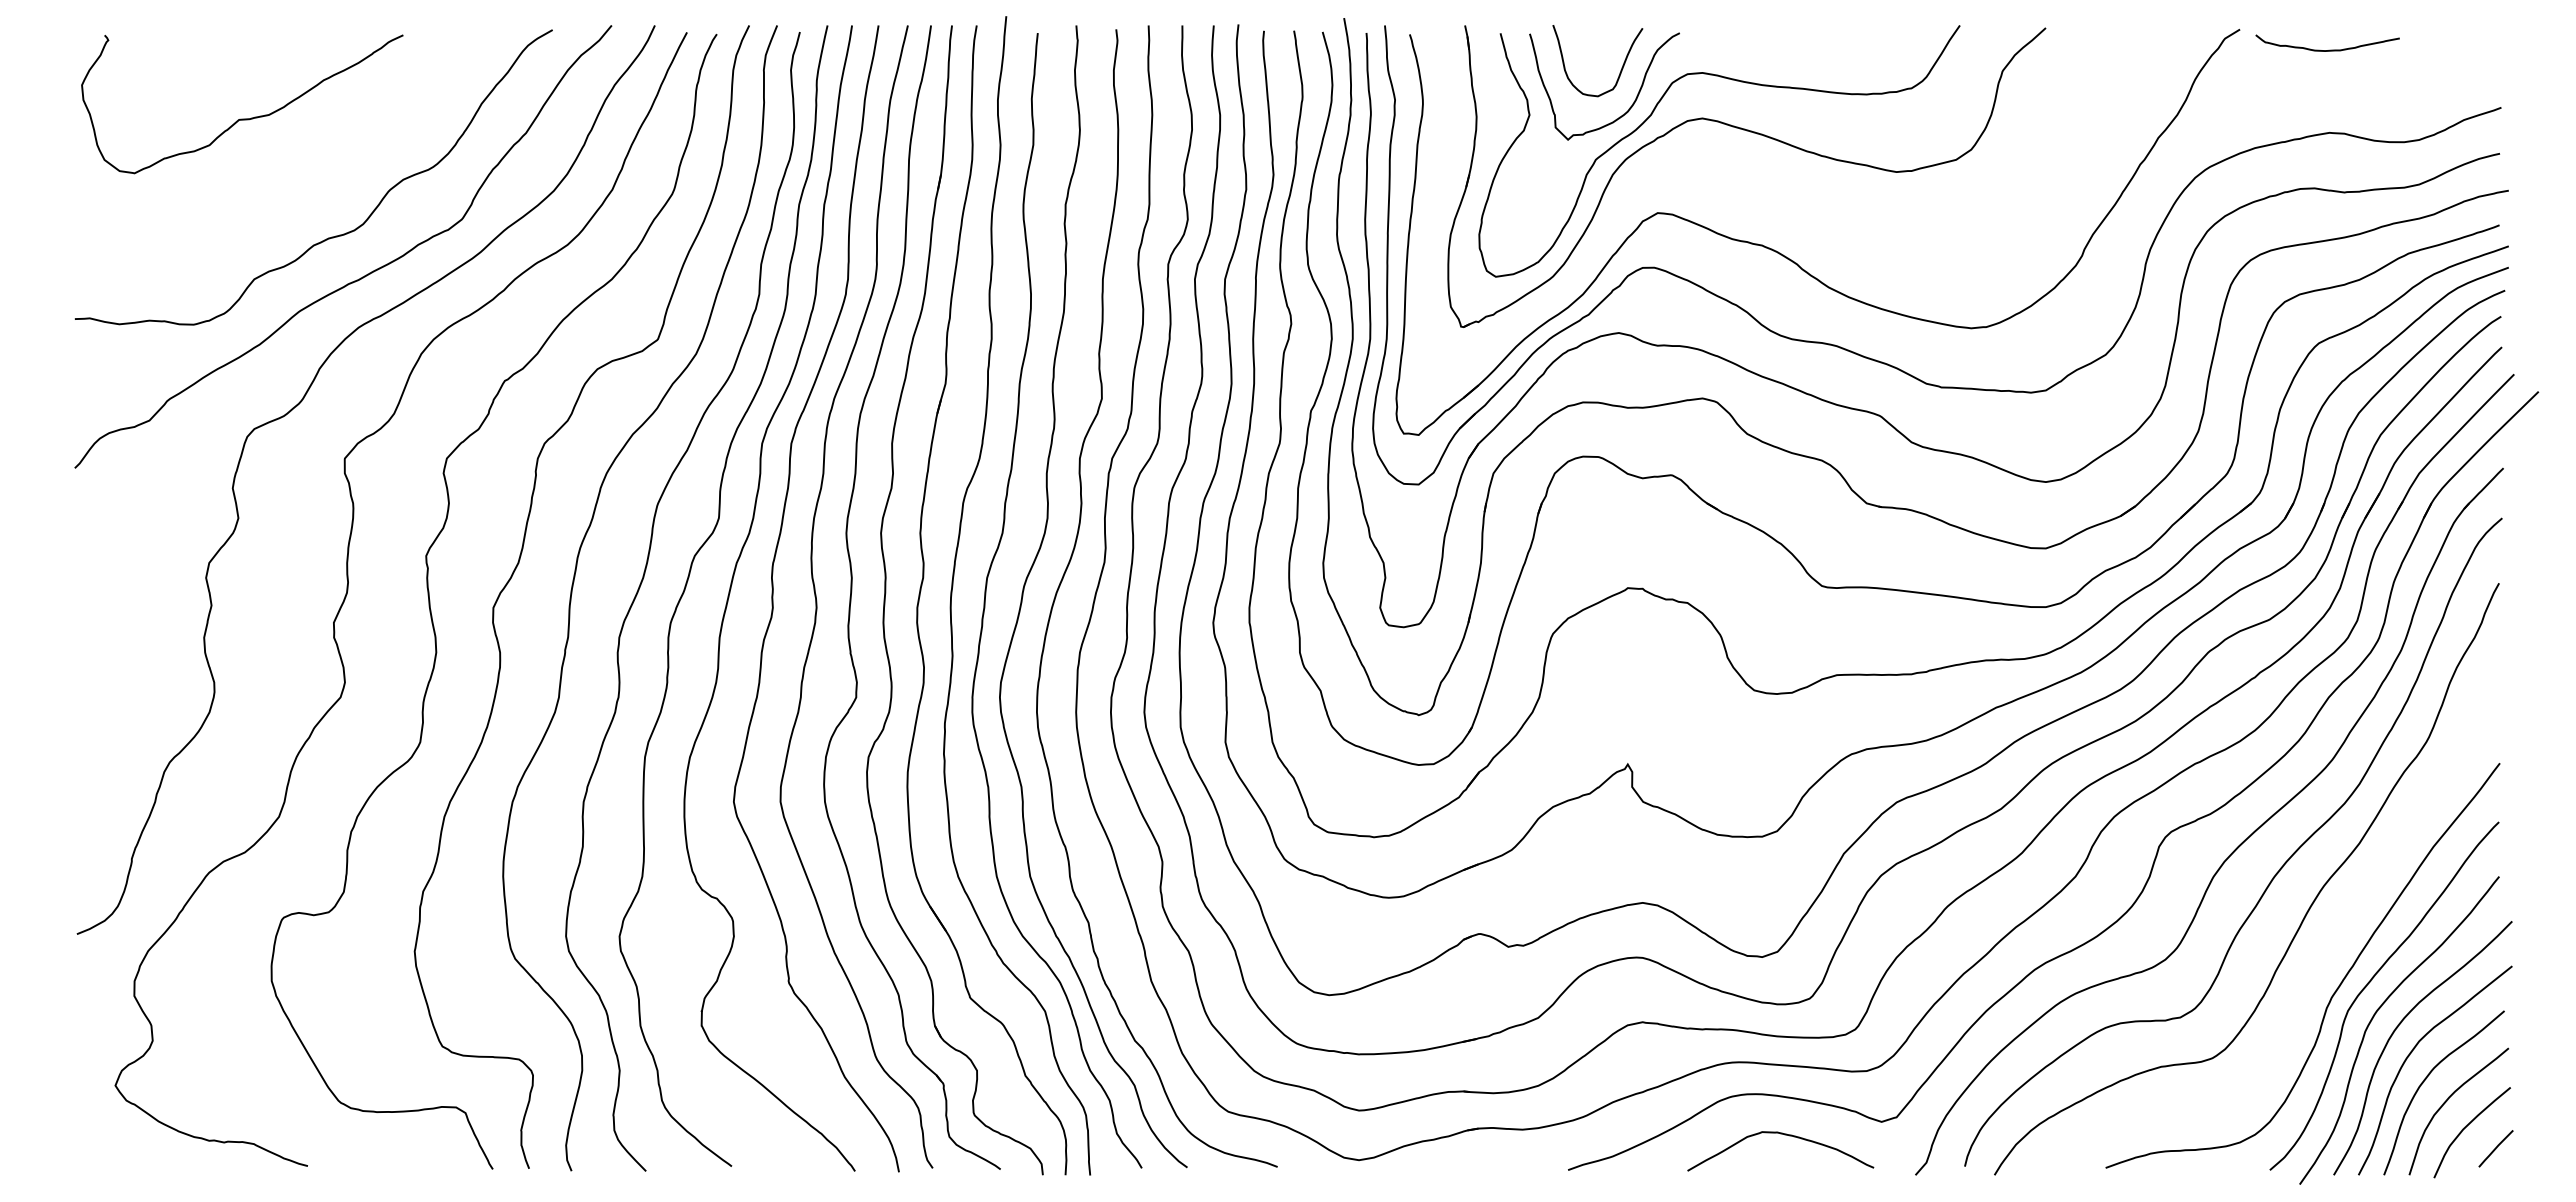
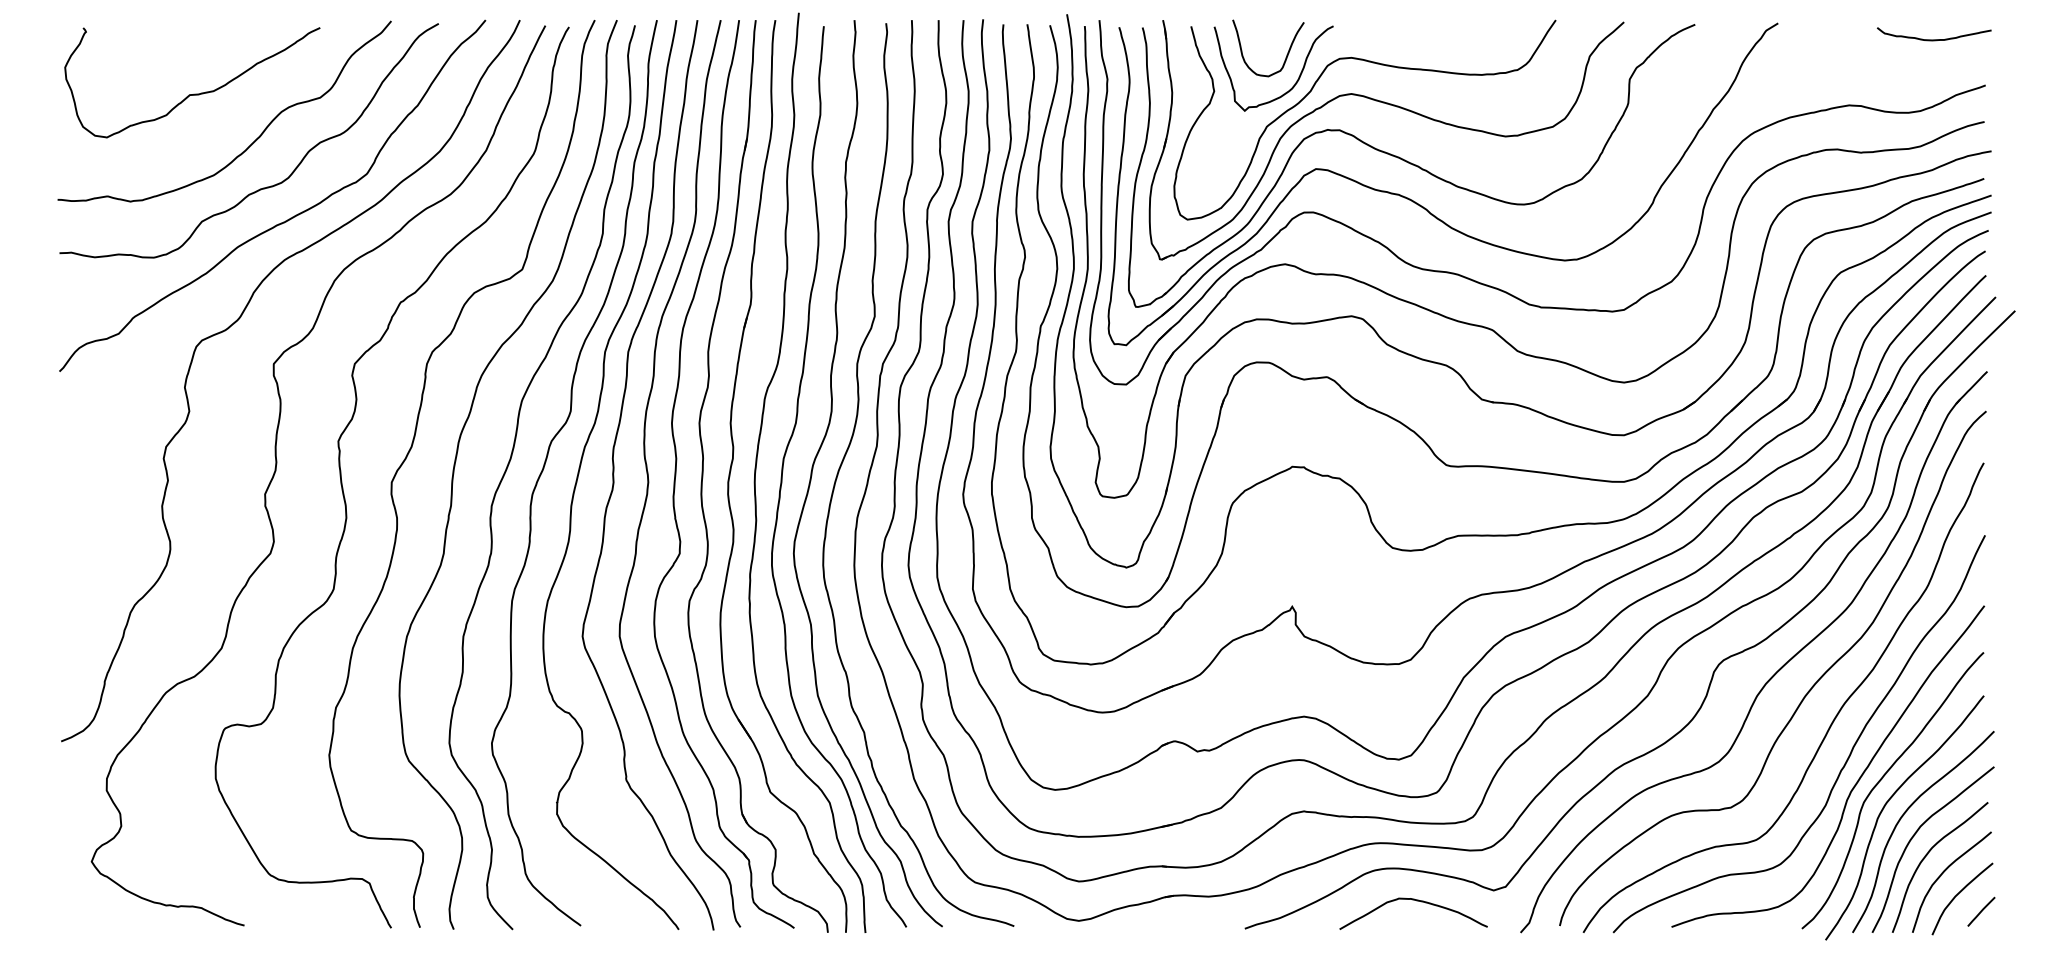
curve: (2329, 49) -> (1935, 39), moved
curve: (320, 177) -> (254, 140), added
part: (1778, 208) -> (1411, 165), added
curve: (2327, 954) -> (1847, 757), added

